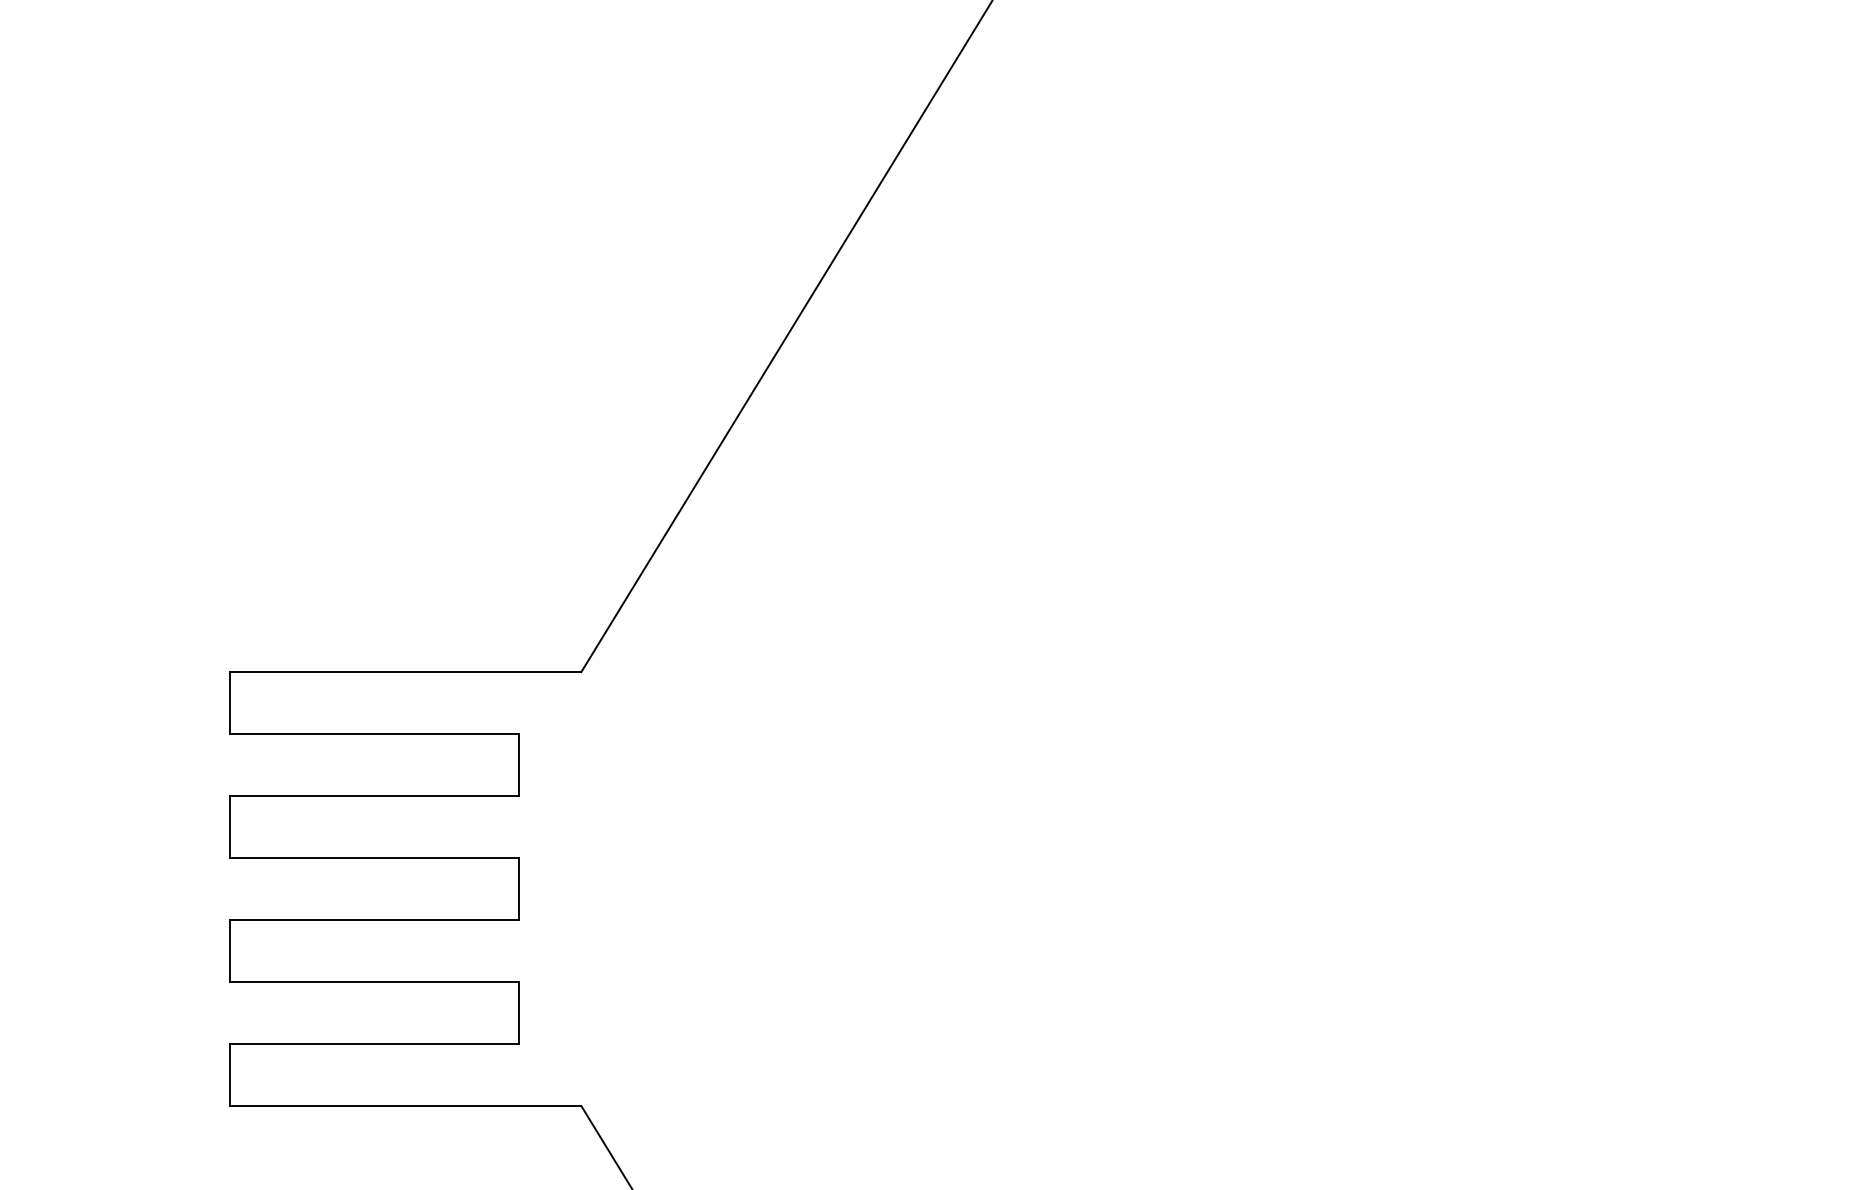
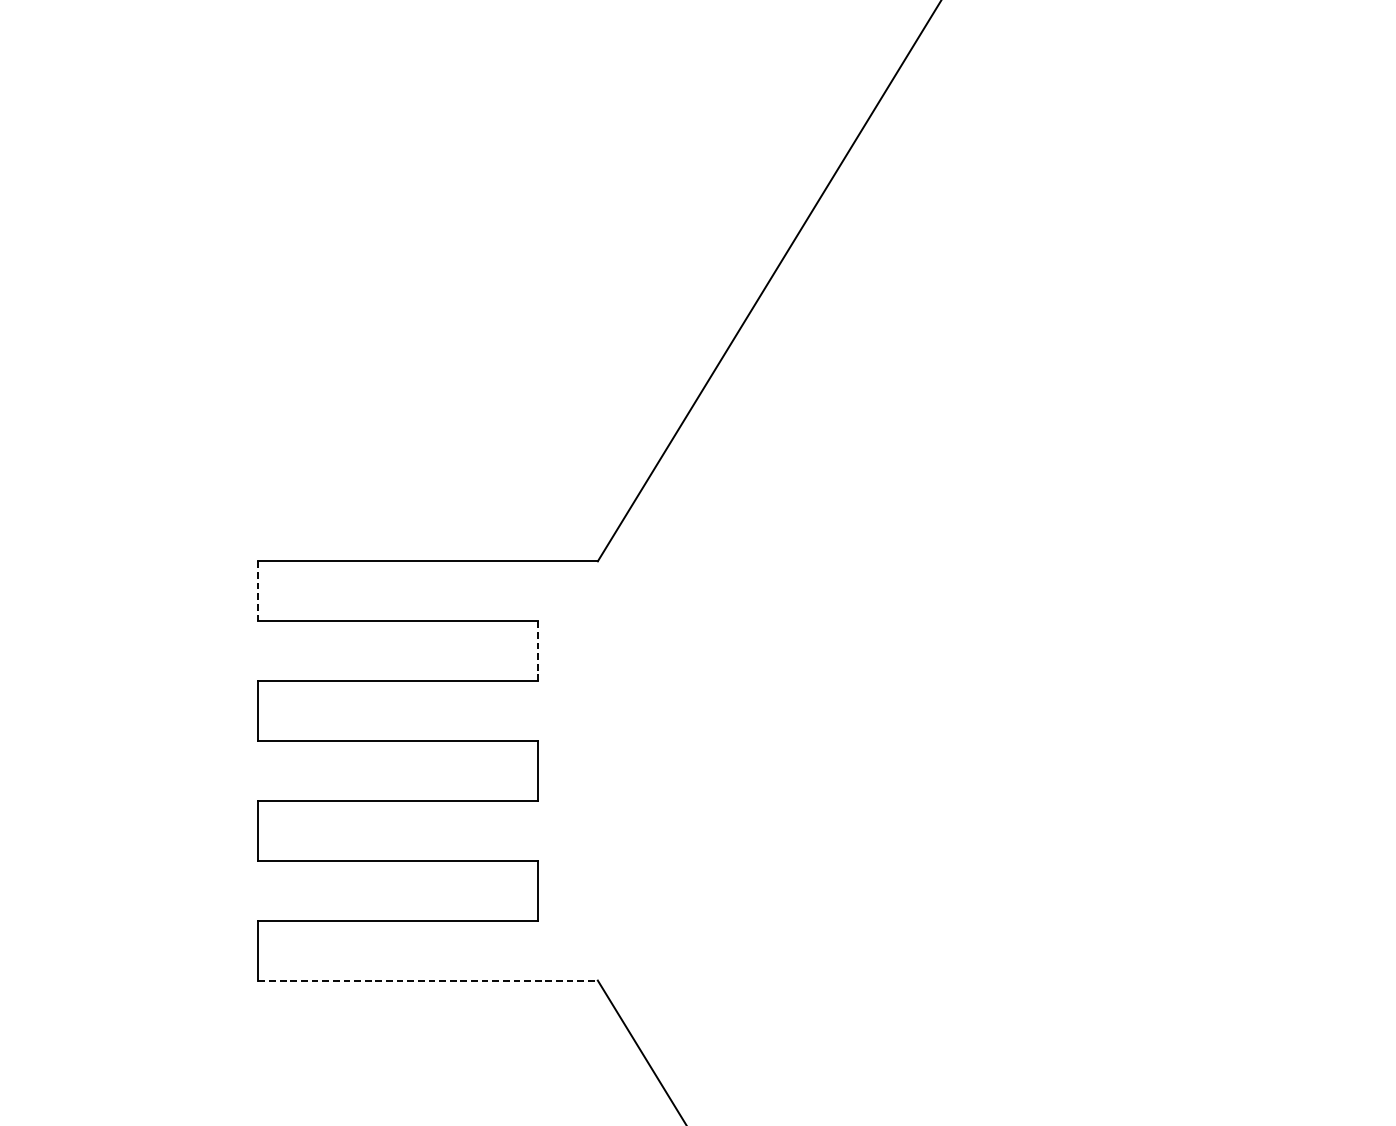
line: (230, 703) -> (258, 591), solid -> dashed
line: (519, 765) -> (538, 651), solid -> dashed
line: (405, 1106) -> (427, 981), solid -> dashed

